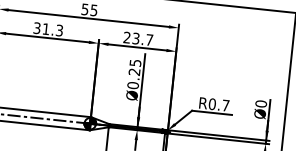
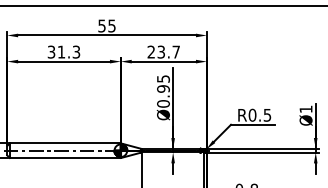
text: (134, 71) -> (163, 88), Ø0.25 -> Ø0.95
text: (260, 104) -> (305, 109), Ø0 -> Ø1
text: (225, 105) -> (267, 115), R0.7 -> R0.5

